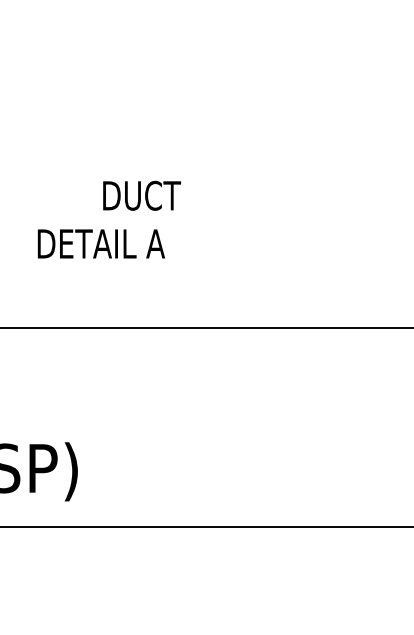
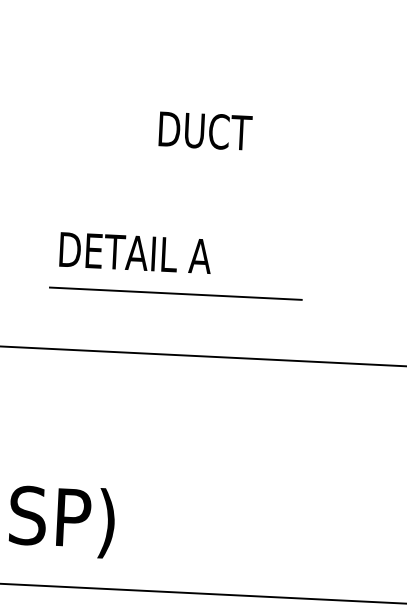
text: (141, 195) -> (204, 130), moved
text: (100, 243) -> (134, 252), moved
line: (119, 276) -> (175, 293), added

